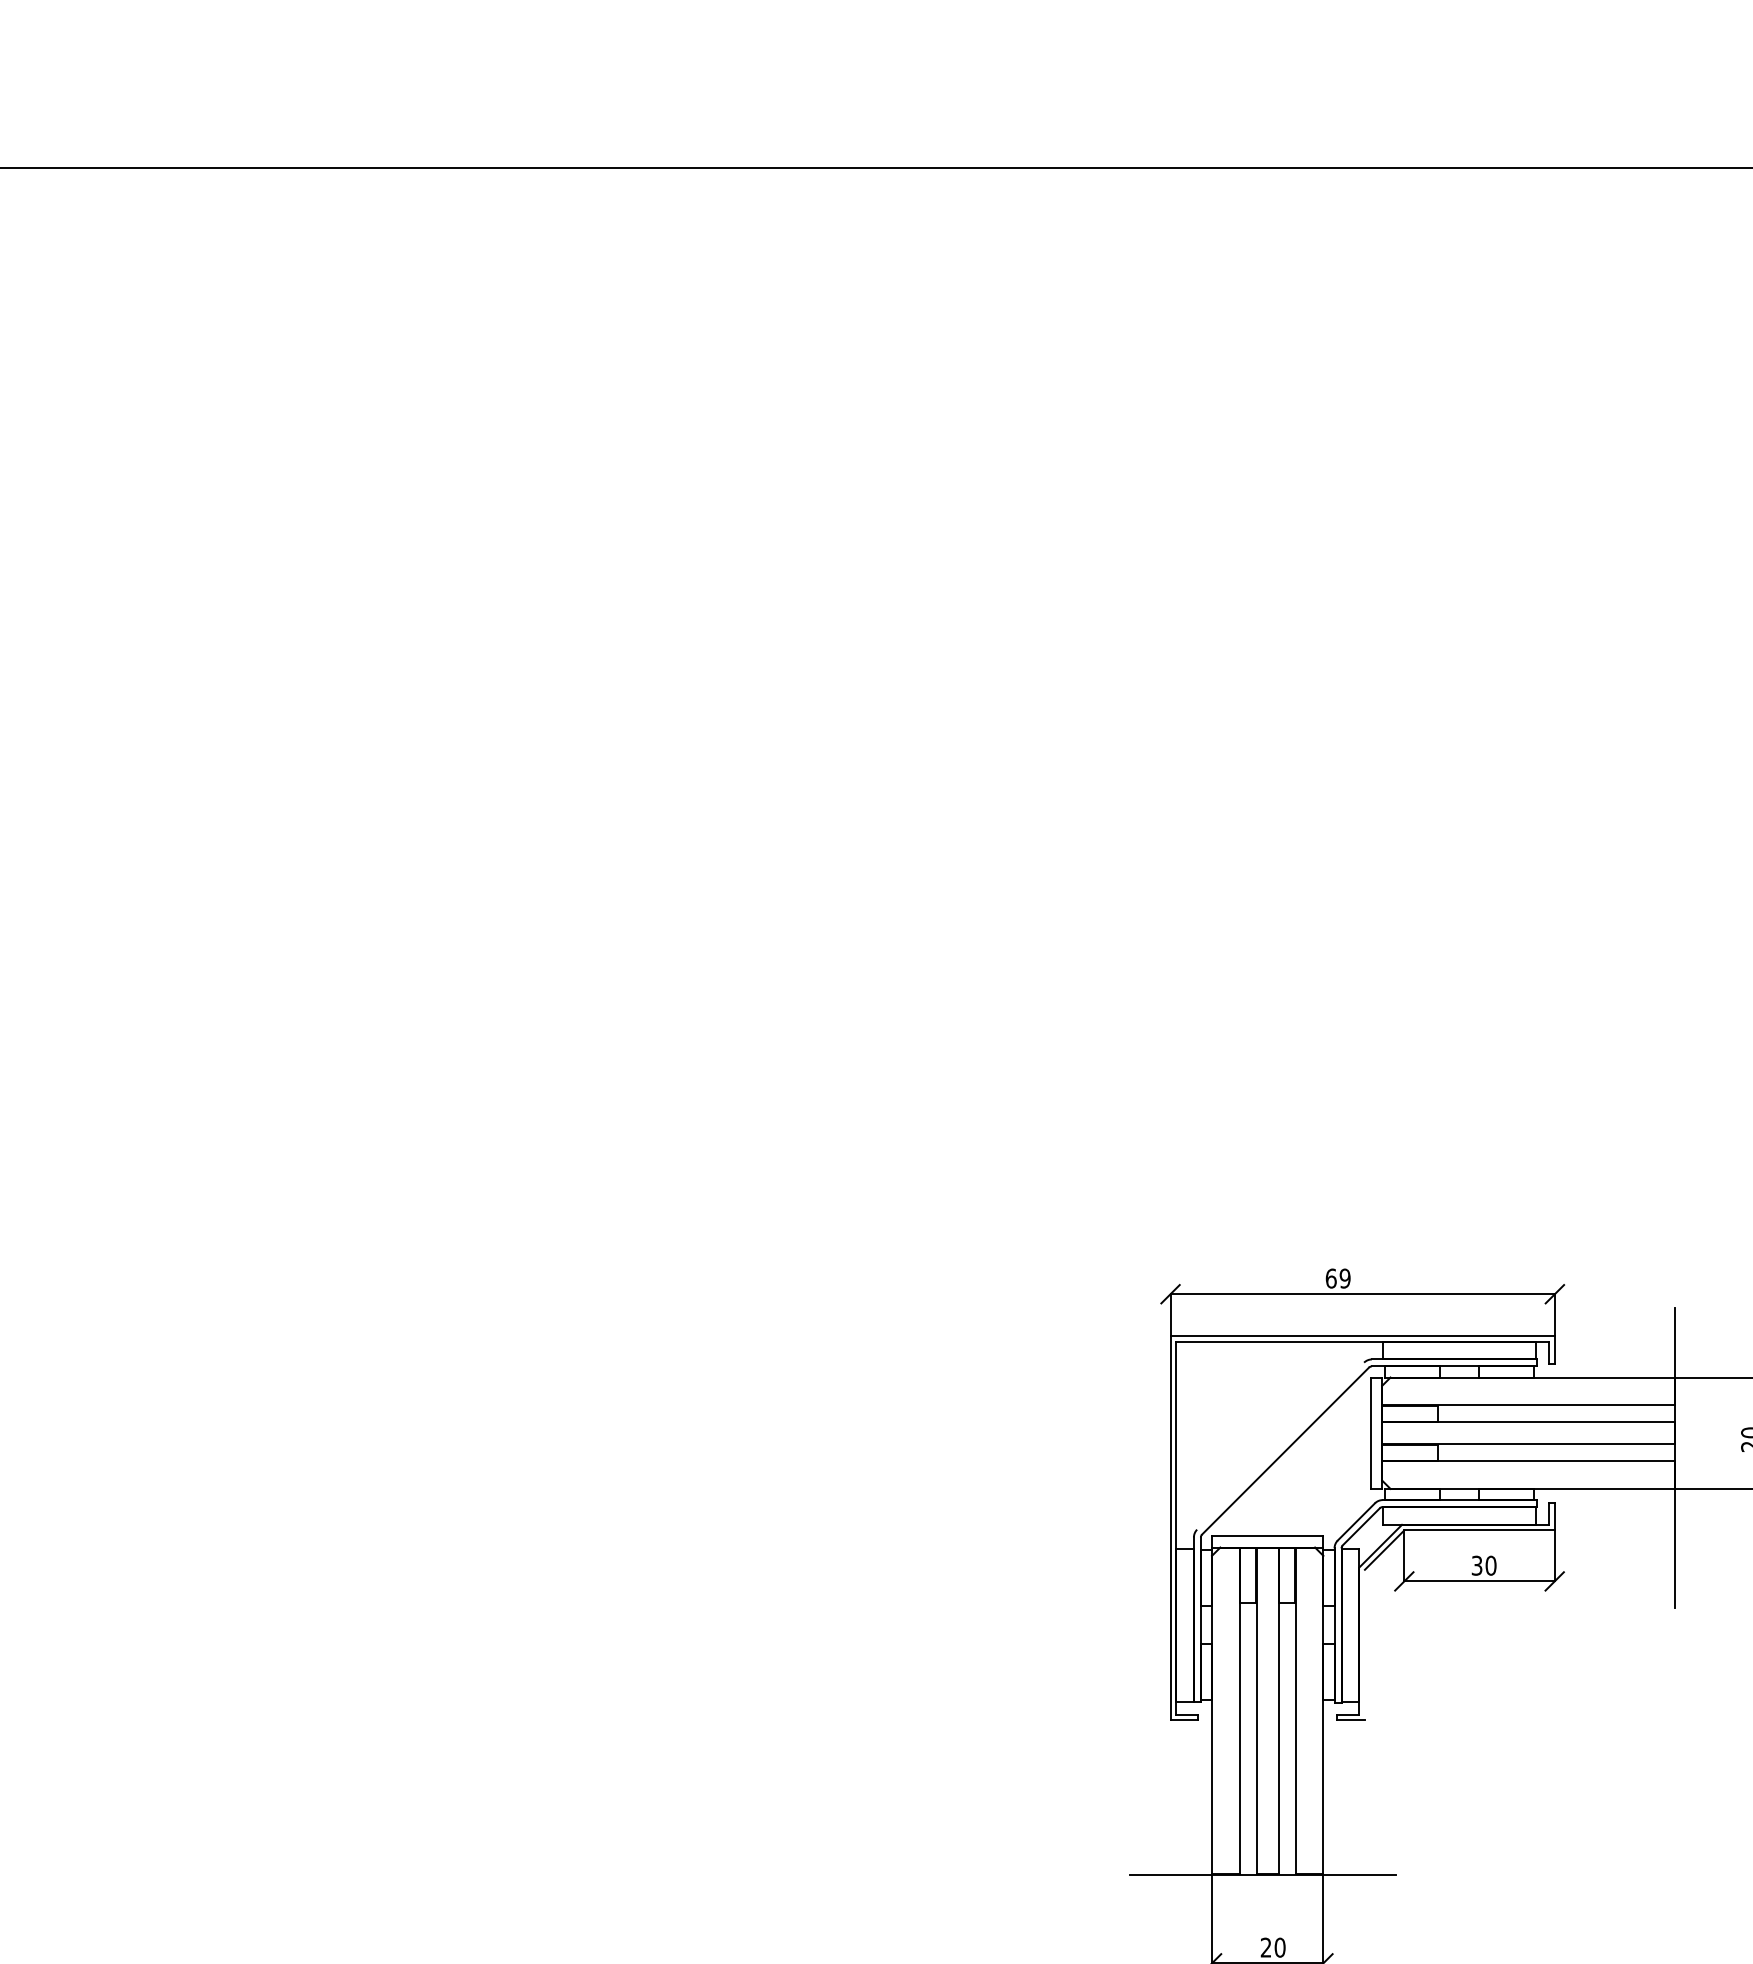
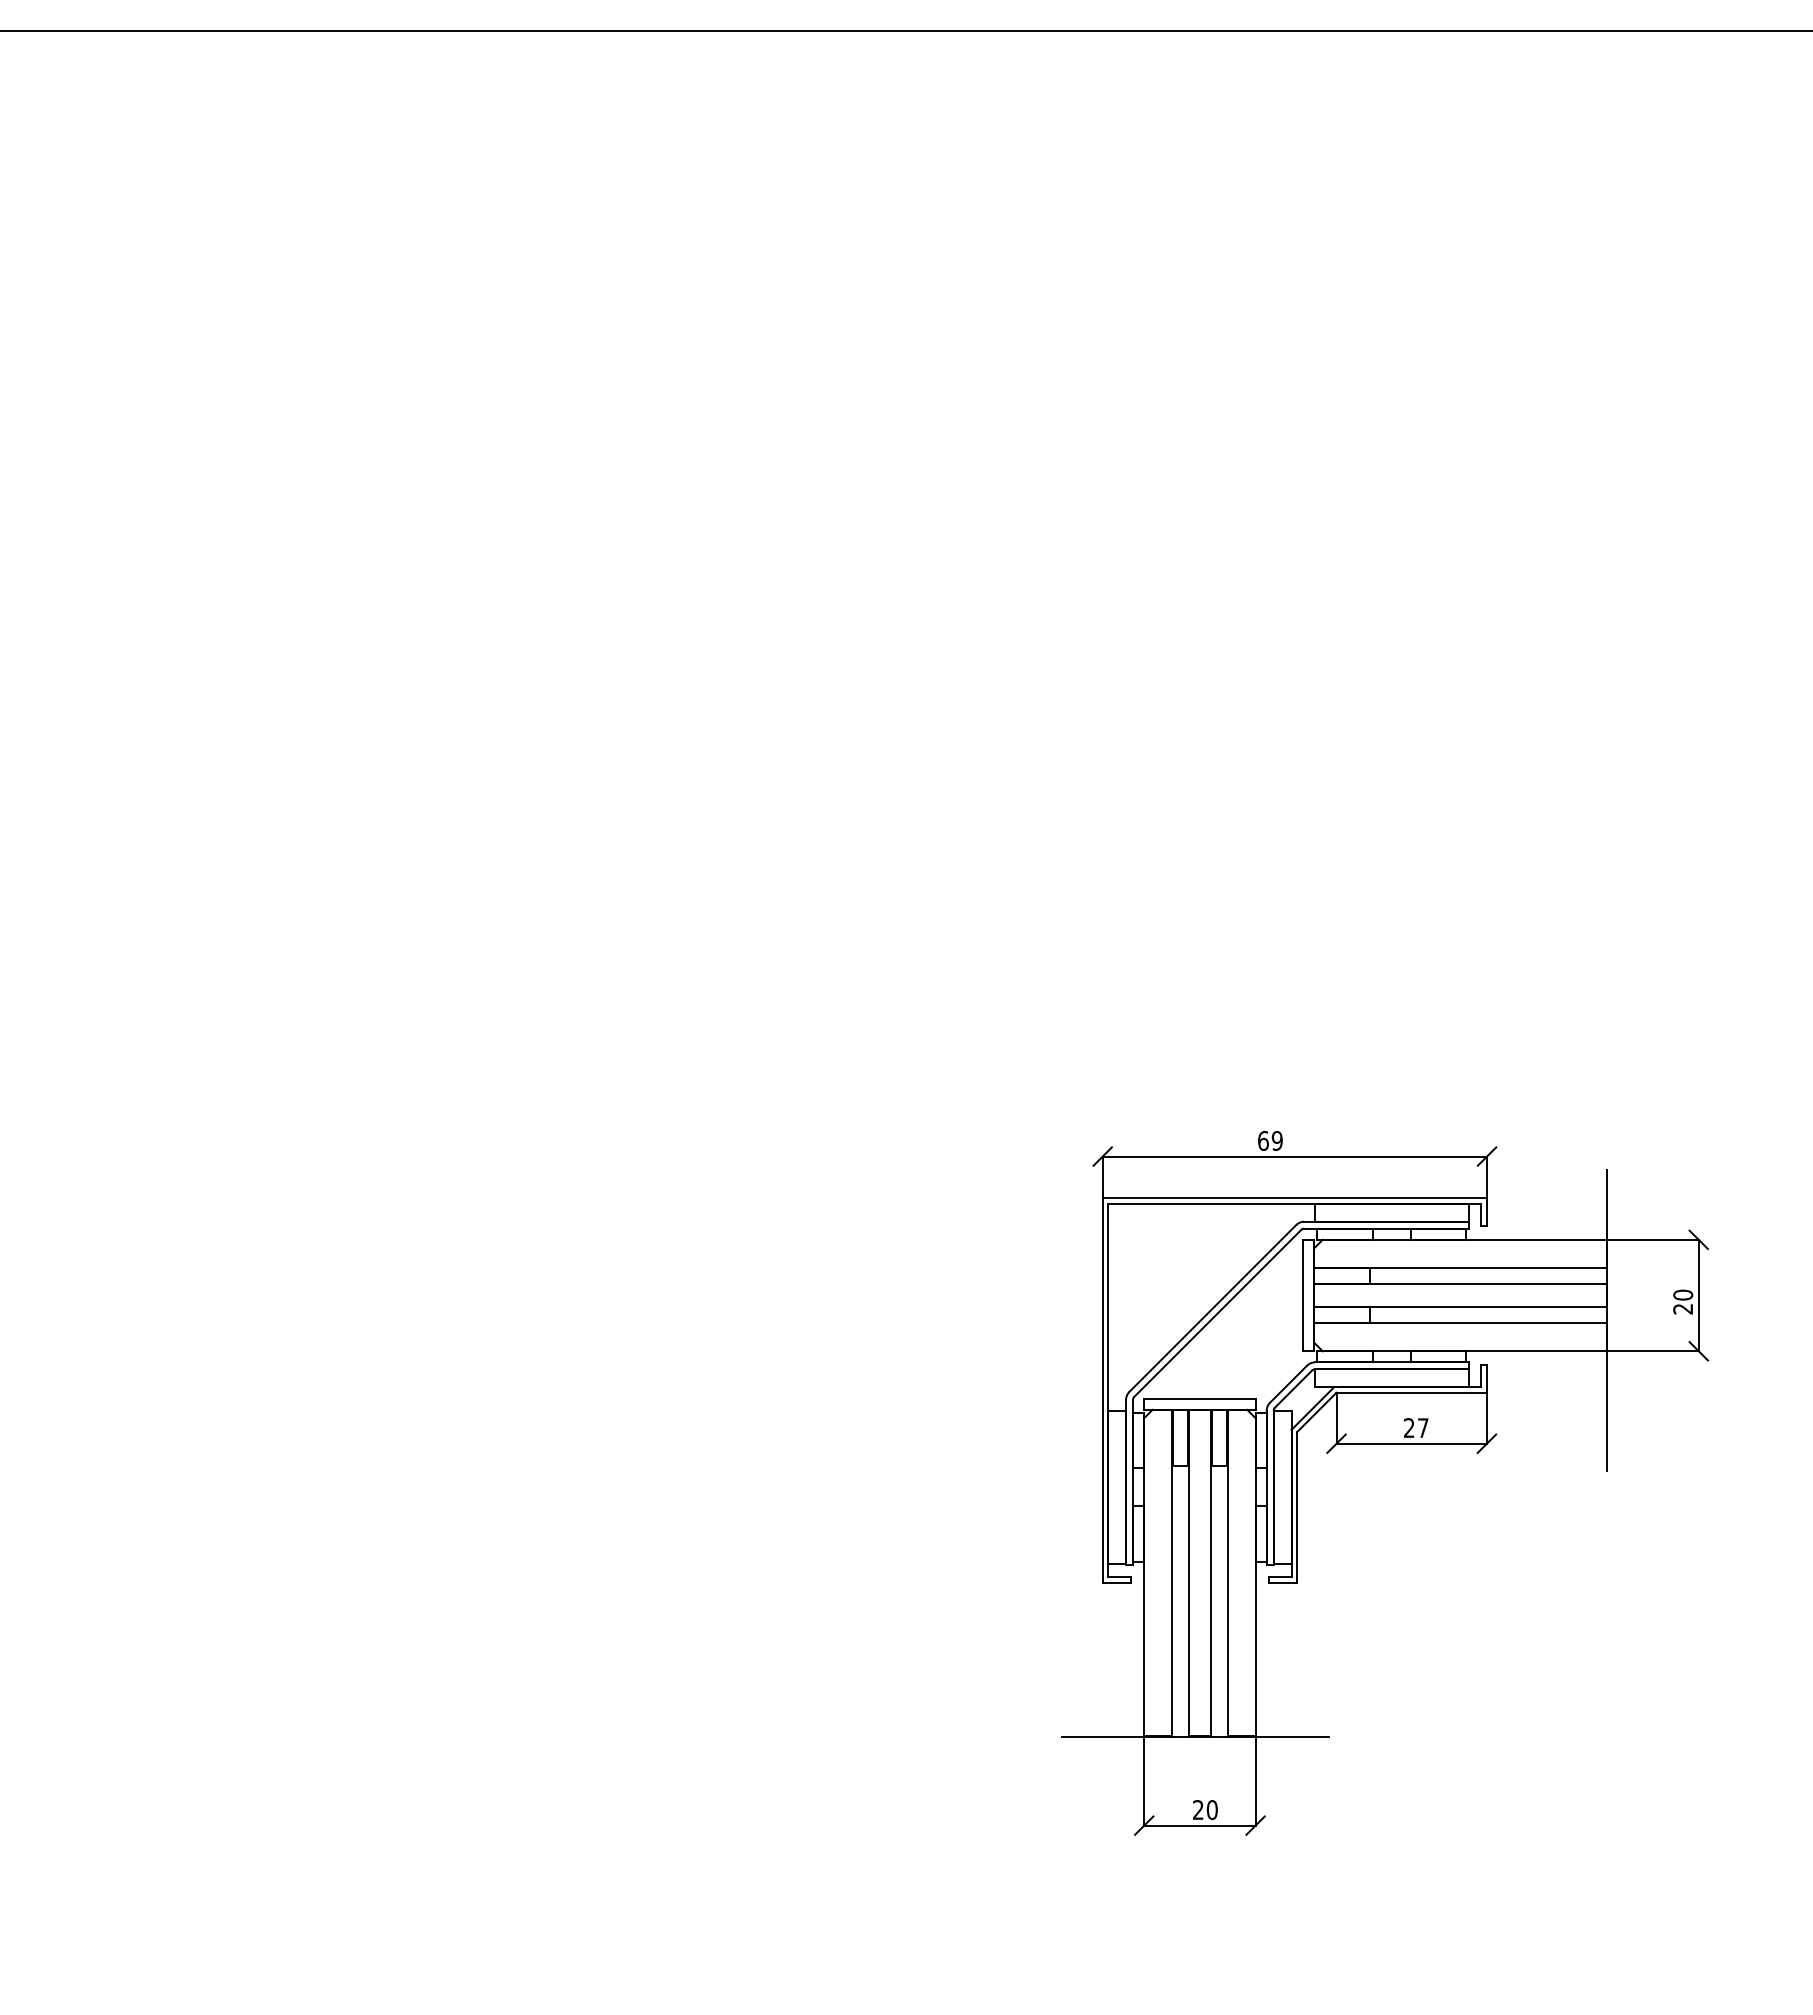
line: (1280, 1446) -> (1212, 1308), added
text: (1484, 1566) -> (1416, 1428), 30 -> 27
line: (1365, 1645) -> (1297, 1507), added

